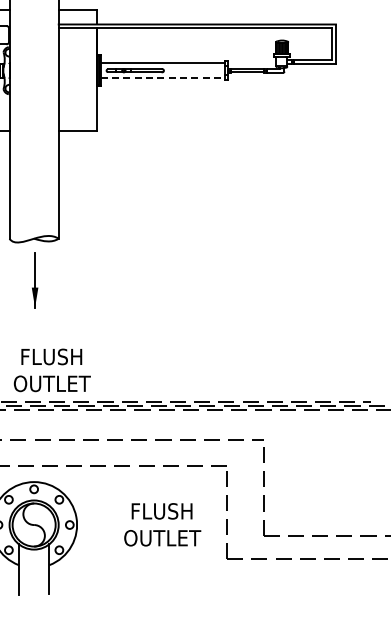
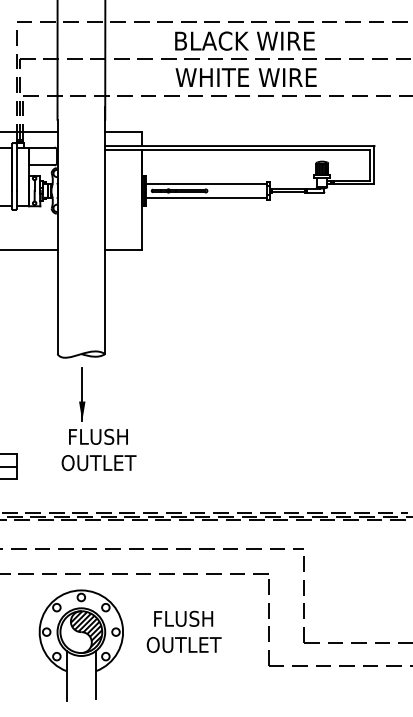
line: (162, 78) -> (206, 198), dashed -> solid
text: (51, 369) -> (98, 449), moved
hatch: (39, 524) -> (86, 631), added
text: (161, 524) -> (183, 631), moved

